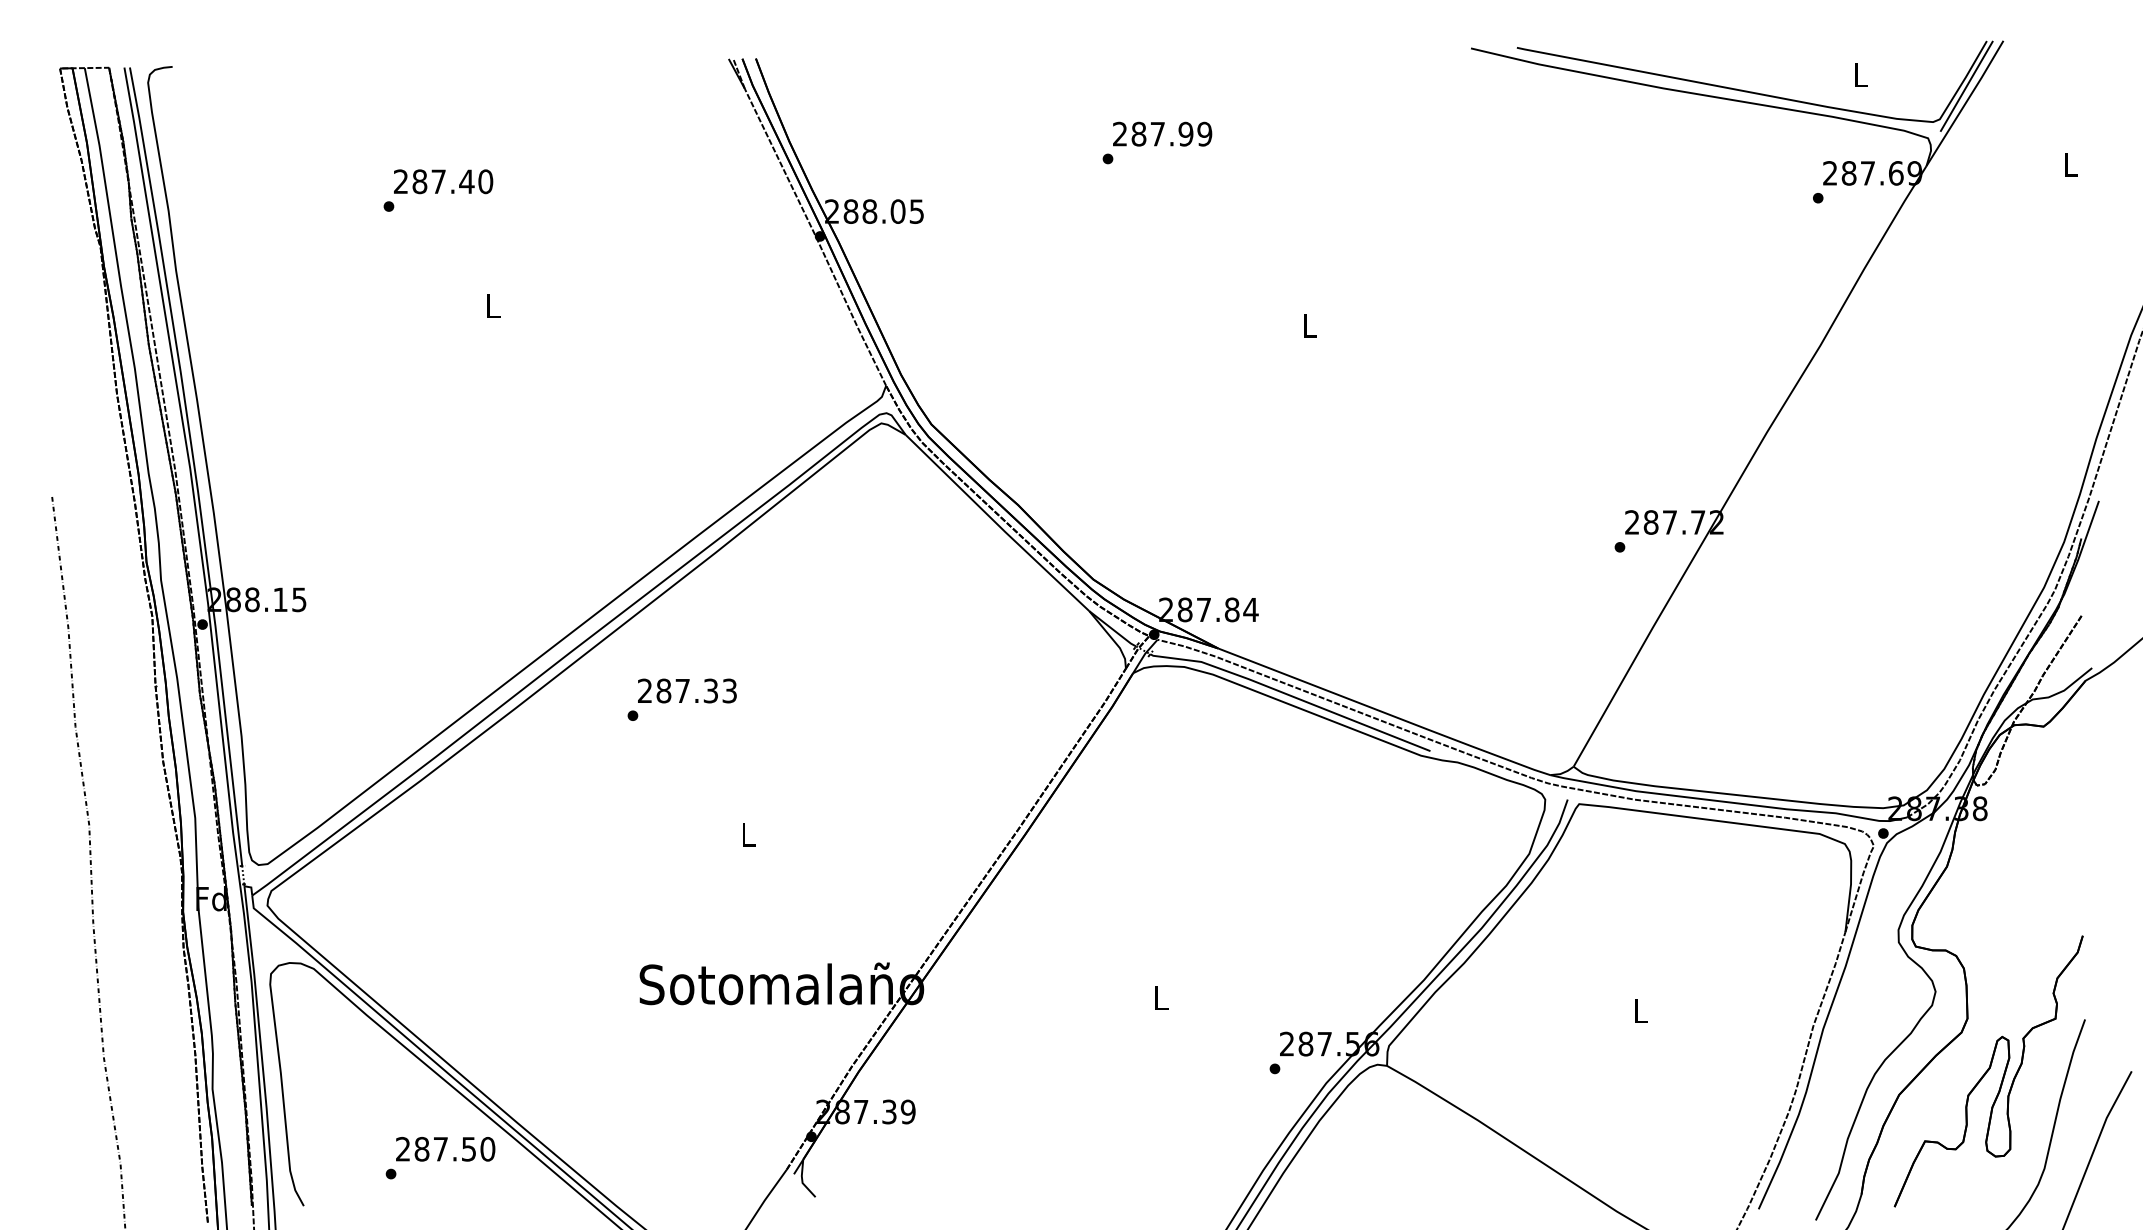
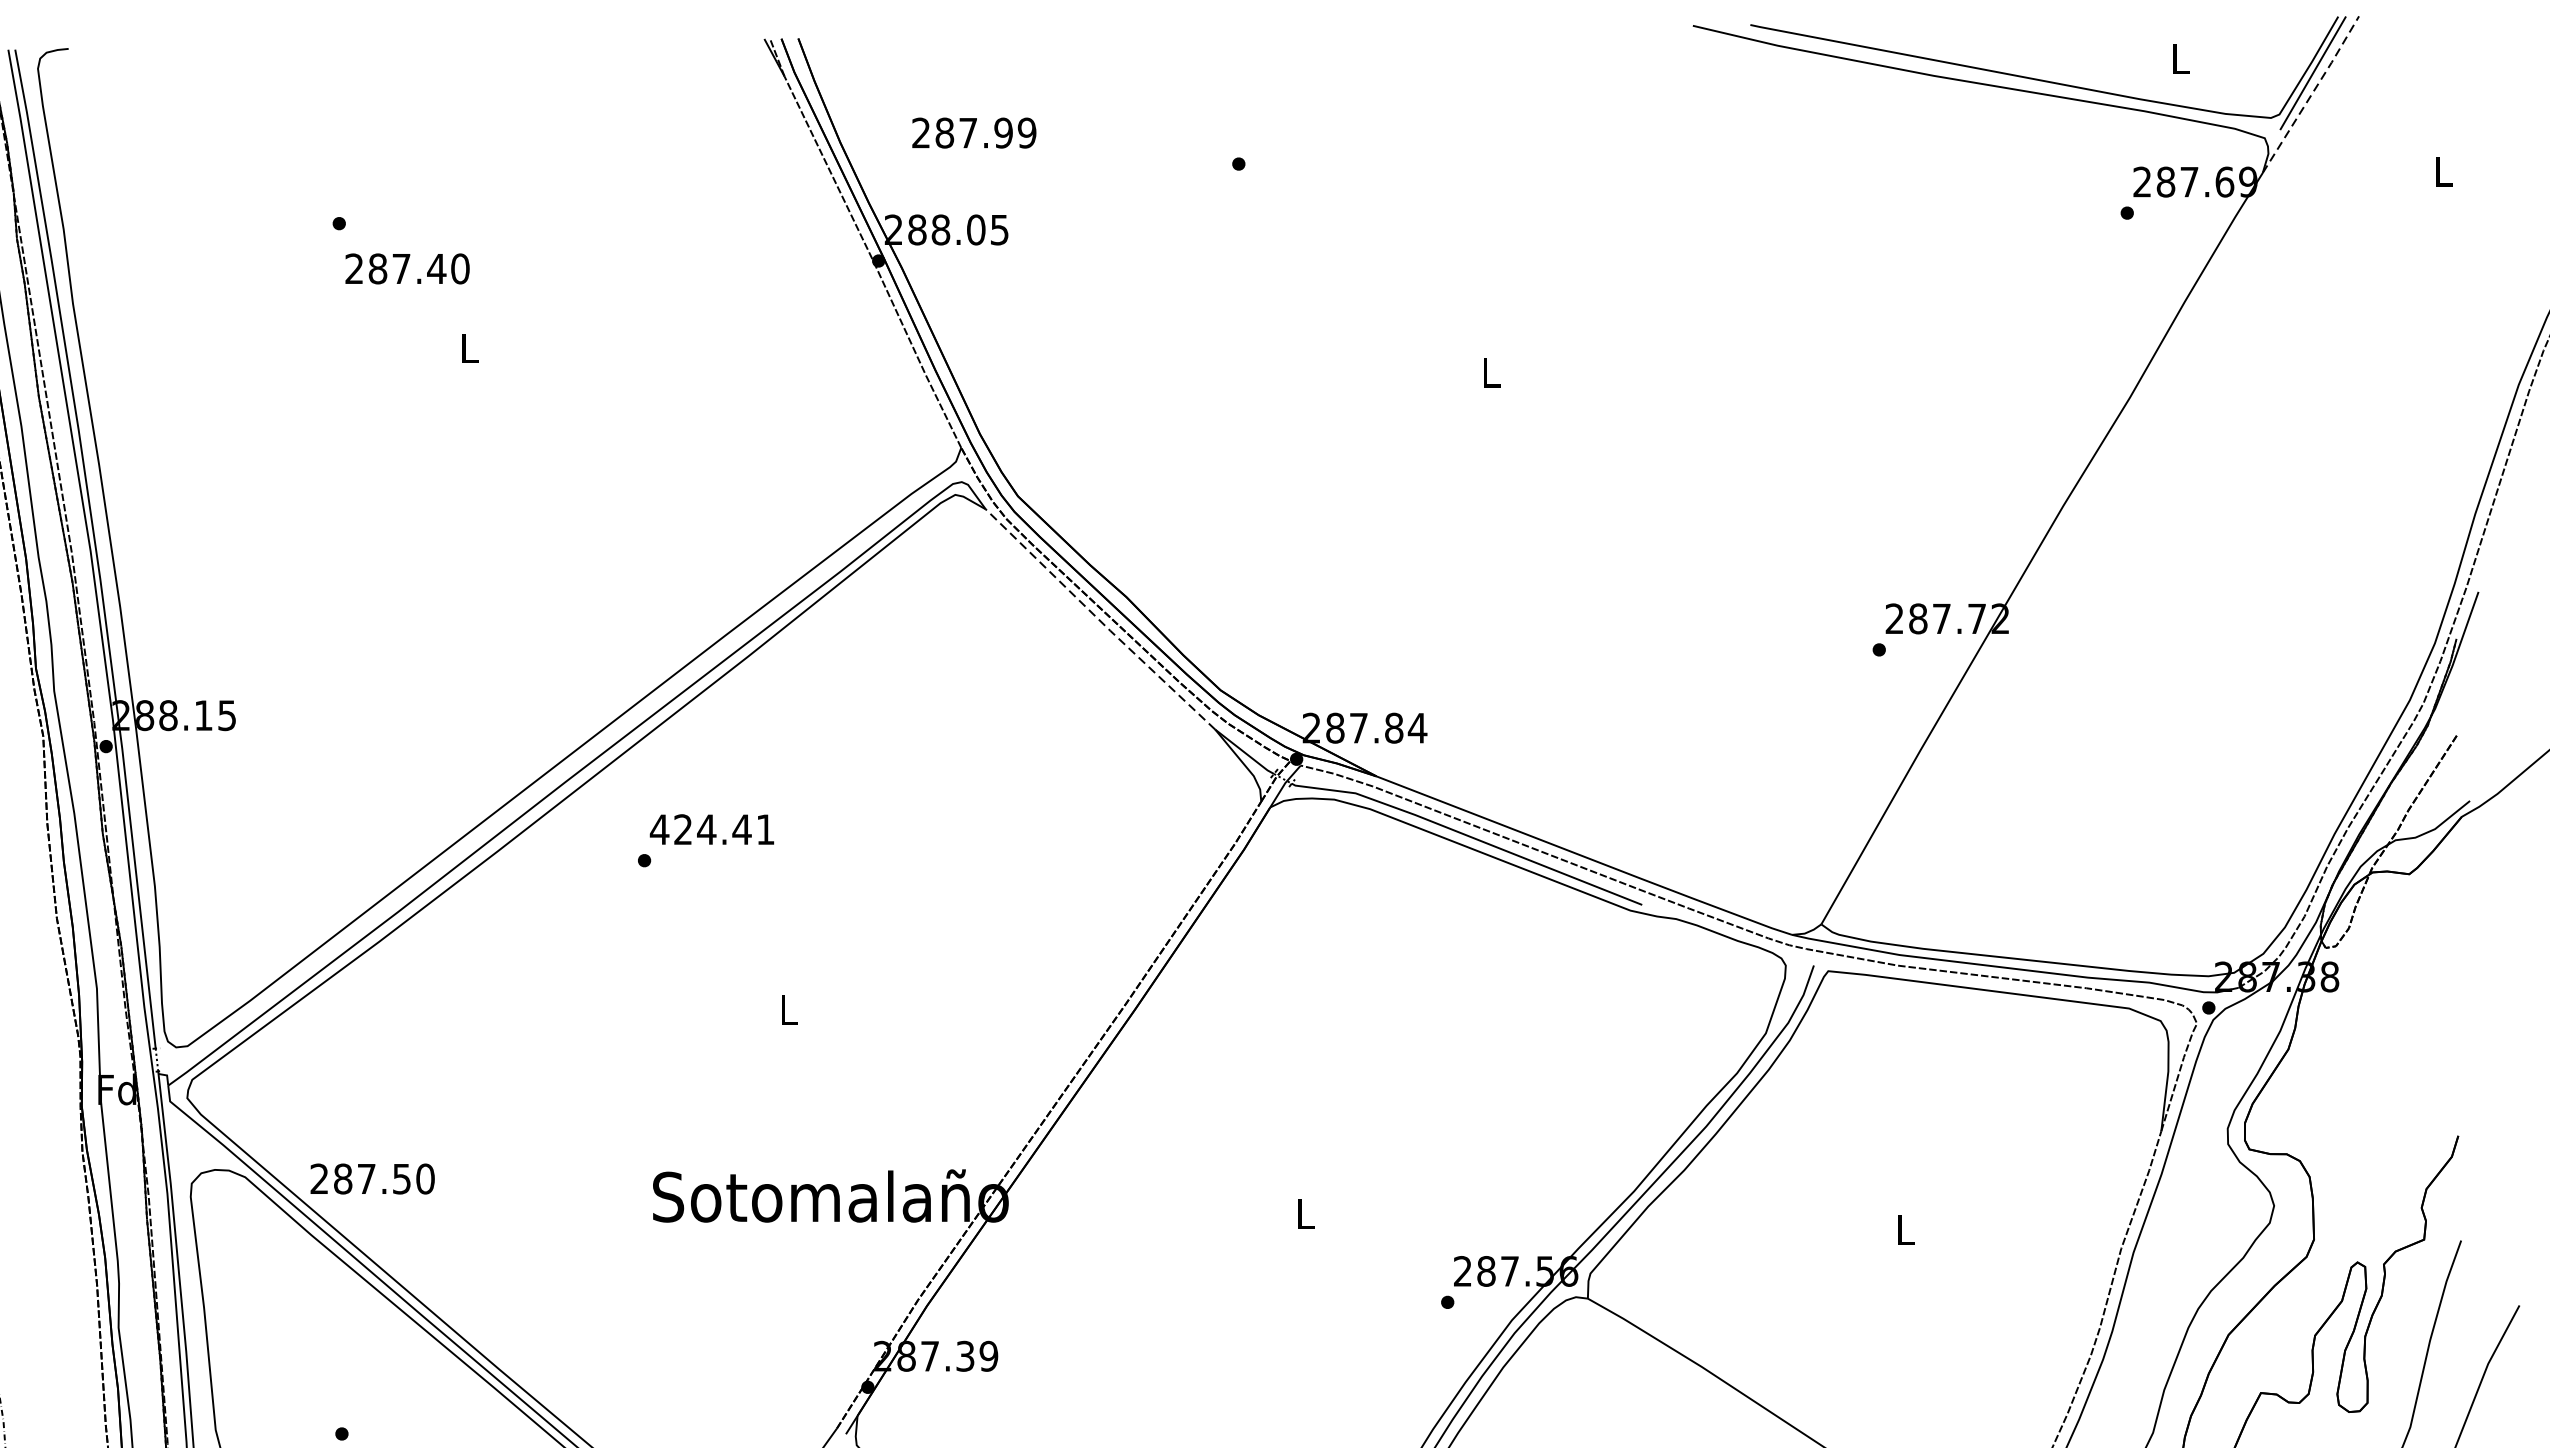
line: (1965, 103) -> (2311, 94), solid -> dashed
text: (1162, 133) -> (974, 132), moved
text: (443, 181) -> (407, 268), moved
line: (996, 523) -> (1099, 620), solid -> dashed
text: (686, 690) -> (711, 829), 287.33 -> 424.41
text: (445, 1149) -> (372, 1179), moved

